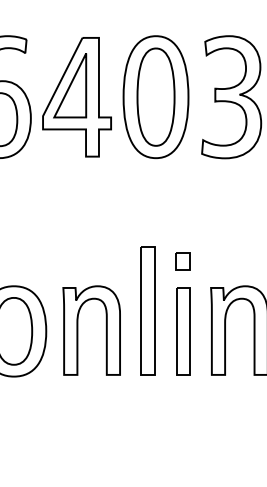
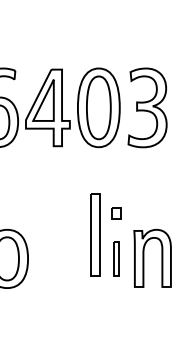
part: (147, 310) -> (95, 234), moved
part: (77, 329) -> (48, 257), removed
part: (183, 330) -> (116, 258), size x0.6

